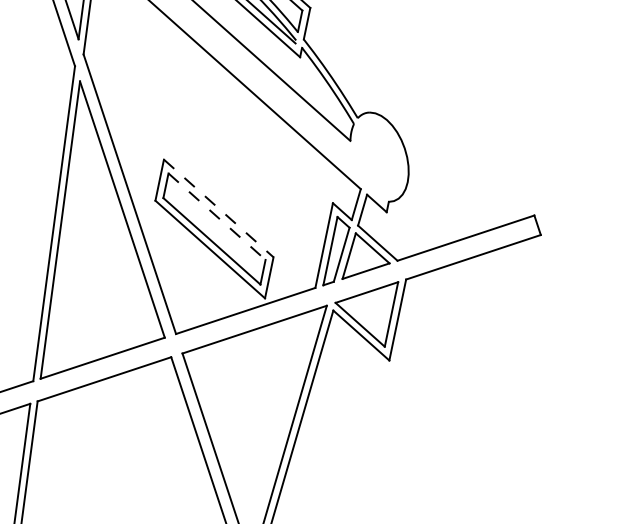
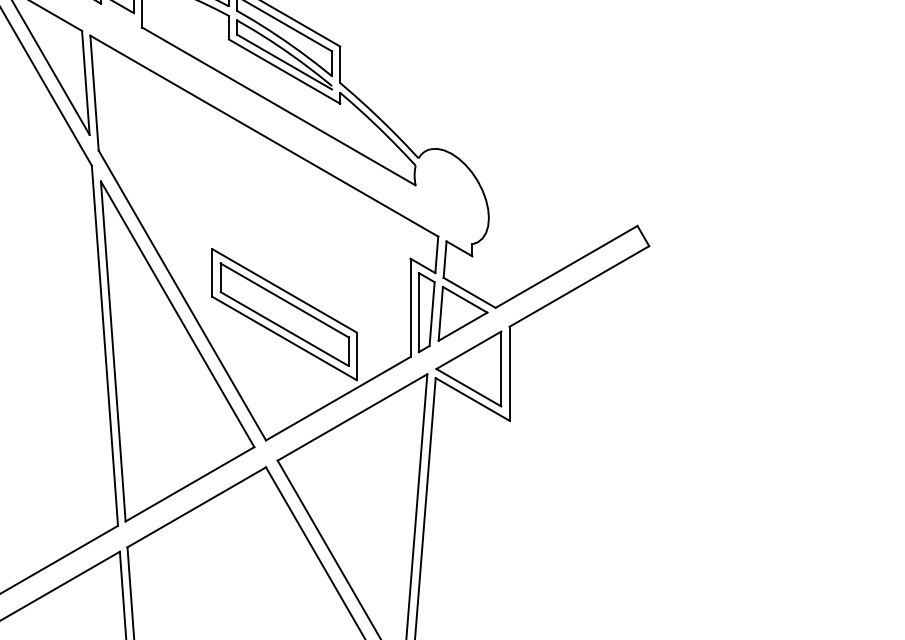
line: (219, 209) -> (285, 291), dashed -> solid
line: (216, 216) -> (284, 300), dashed -> solid

